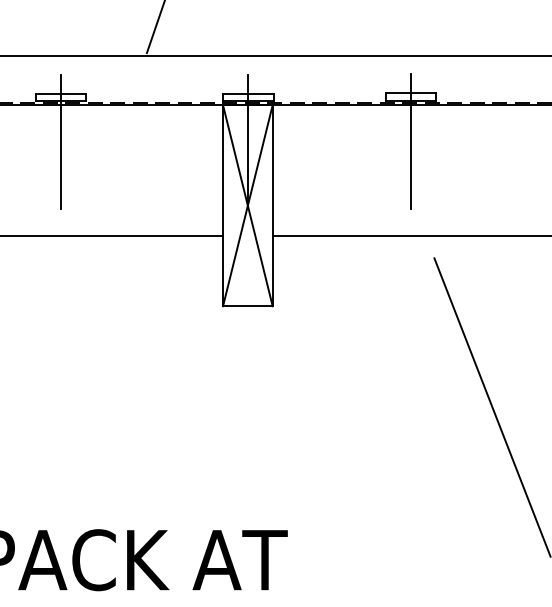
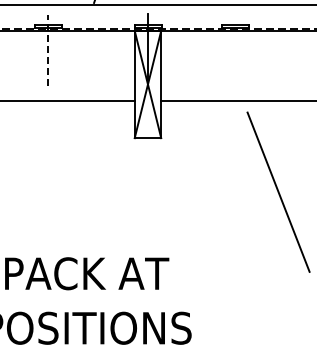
line: (61, 142) -> (48, 50), solid -> dashed
line: (411, 142) -> (235, 50), removed

